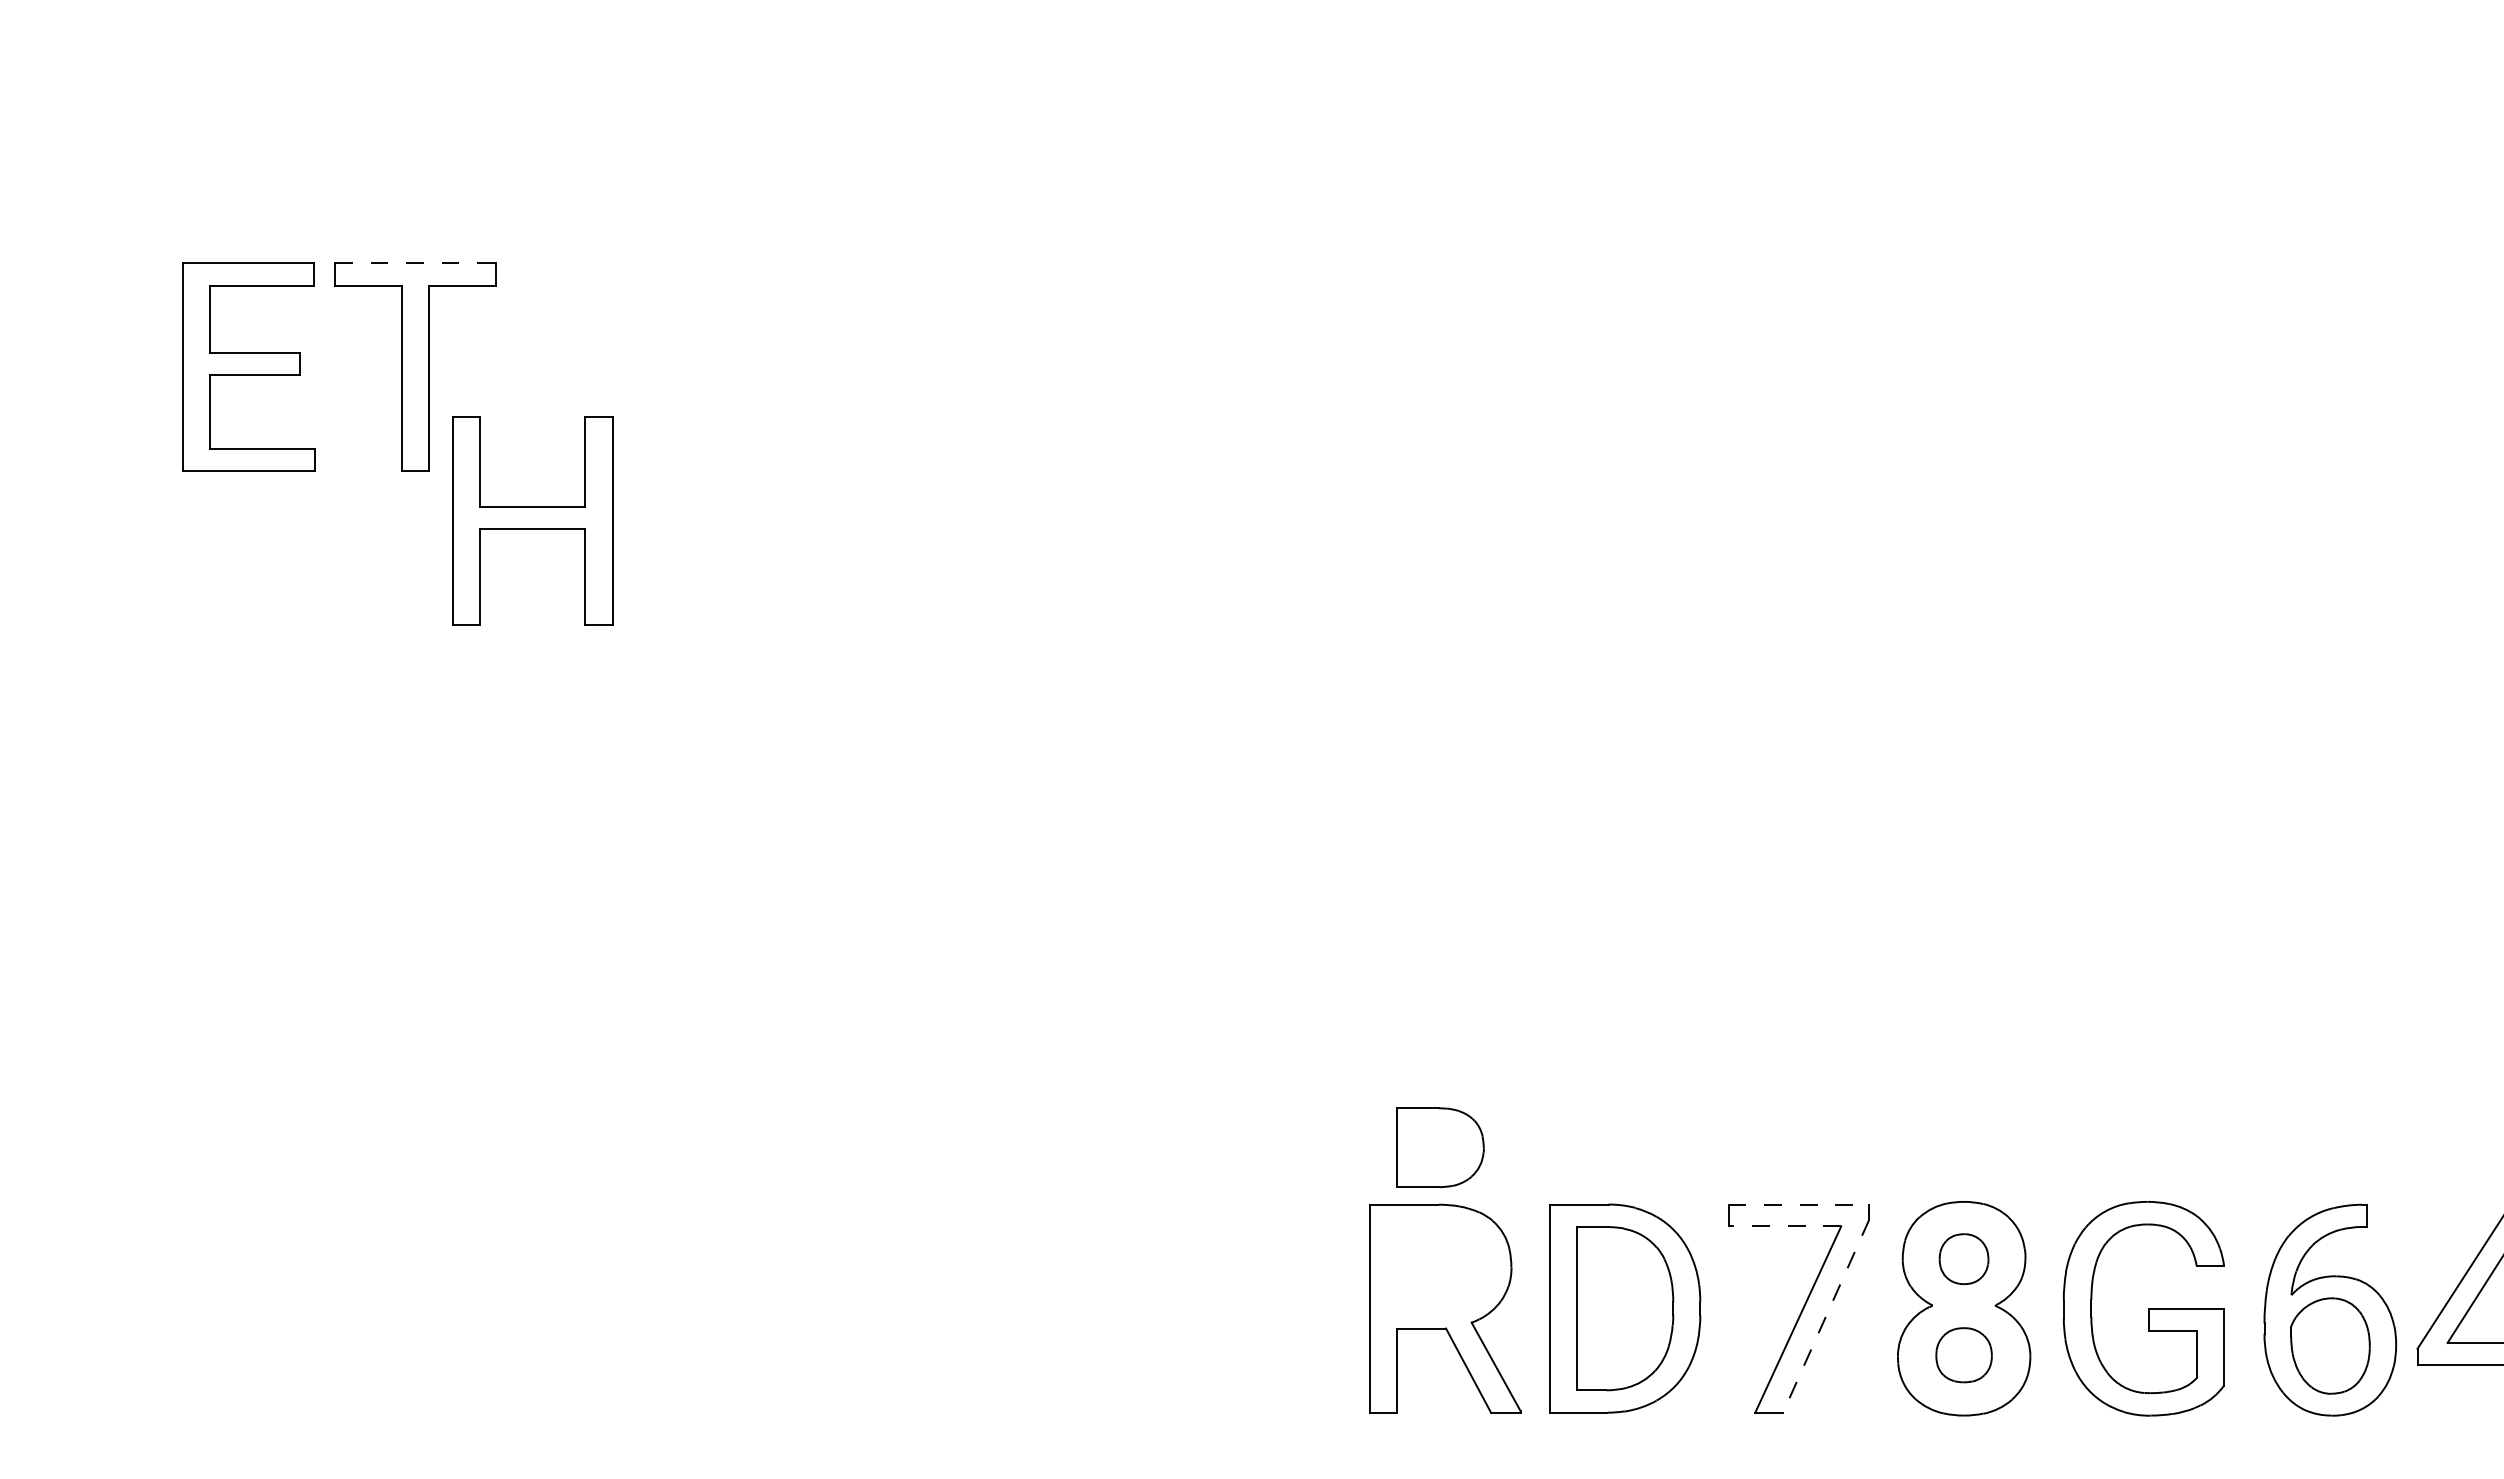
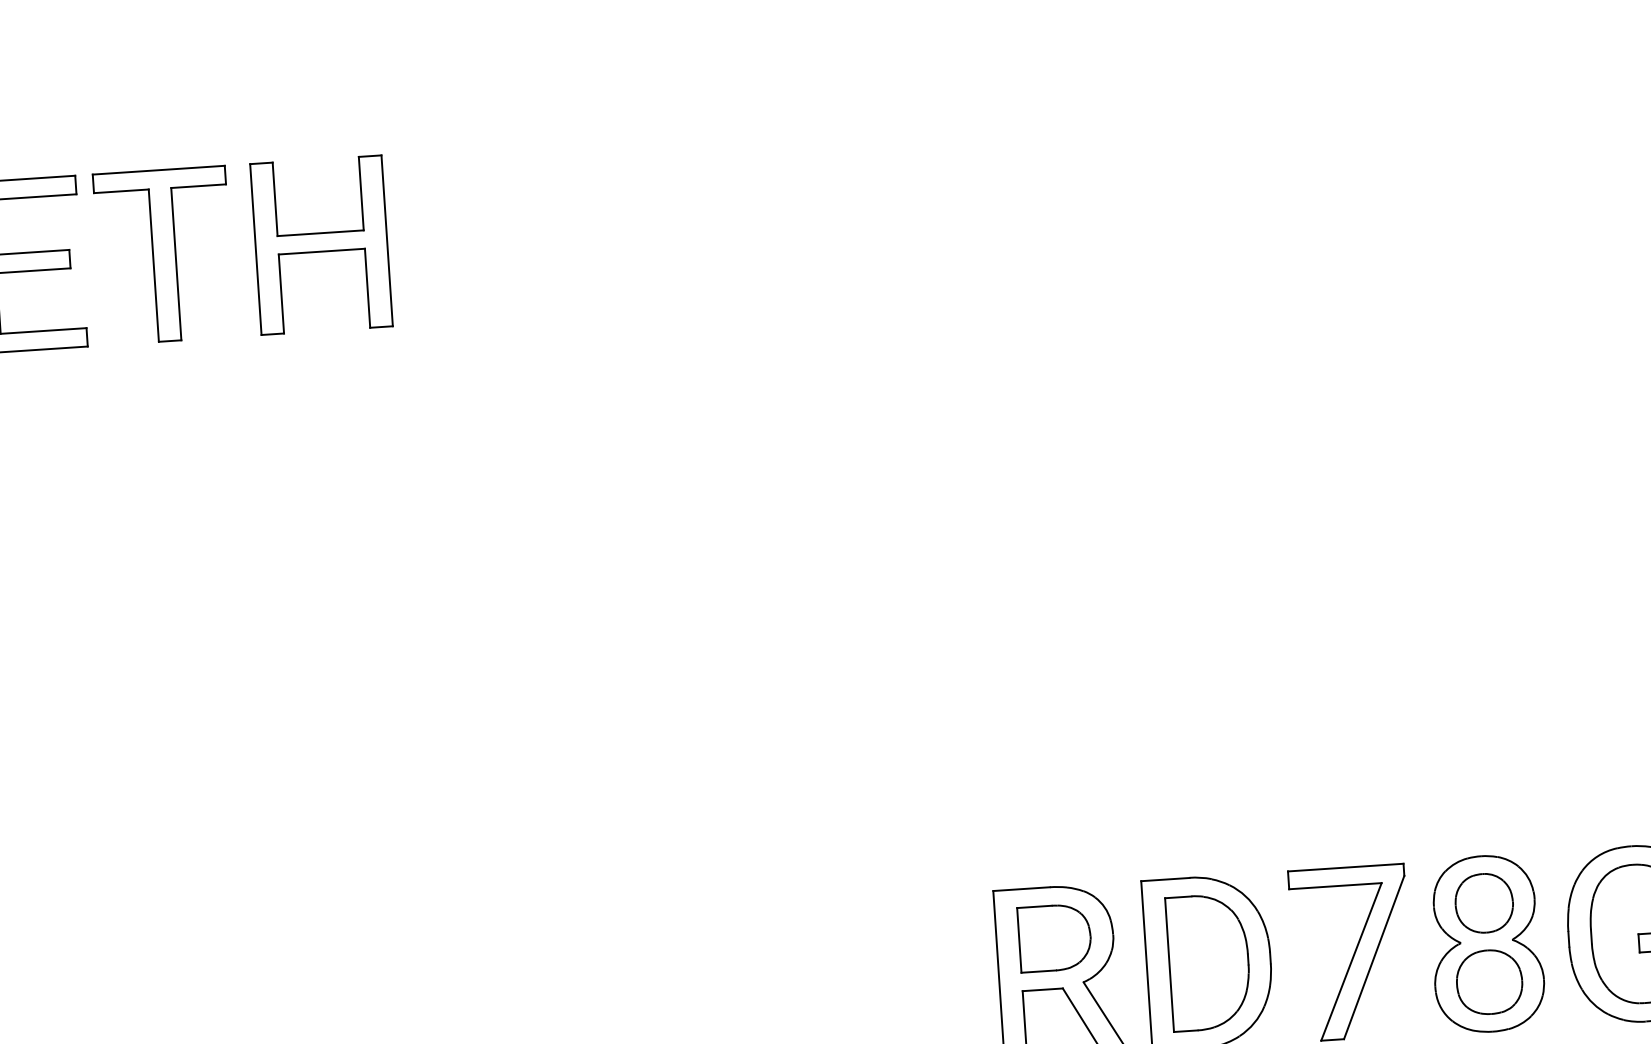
line: (415, 263) -> (158, 170), dashed -> solid
part: (532, 520) -> (321, 244), moved
part: (1440, 1147) -> (1054, 937), moved
line: (1799, 1204) -> (1346, 867), dashed -> solid
line: (1784, 1226) -> (1335, 886), dashed -> solid
part: (1963, 1258) -> (1483, 902), size x1.43
line: (1826, 1316) -> (1374, 957), dashed -> solid
part: (1963, 1354) -> (1488, 981), size x1.43

